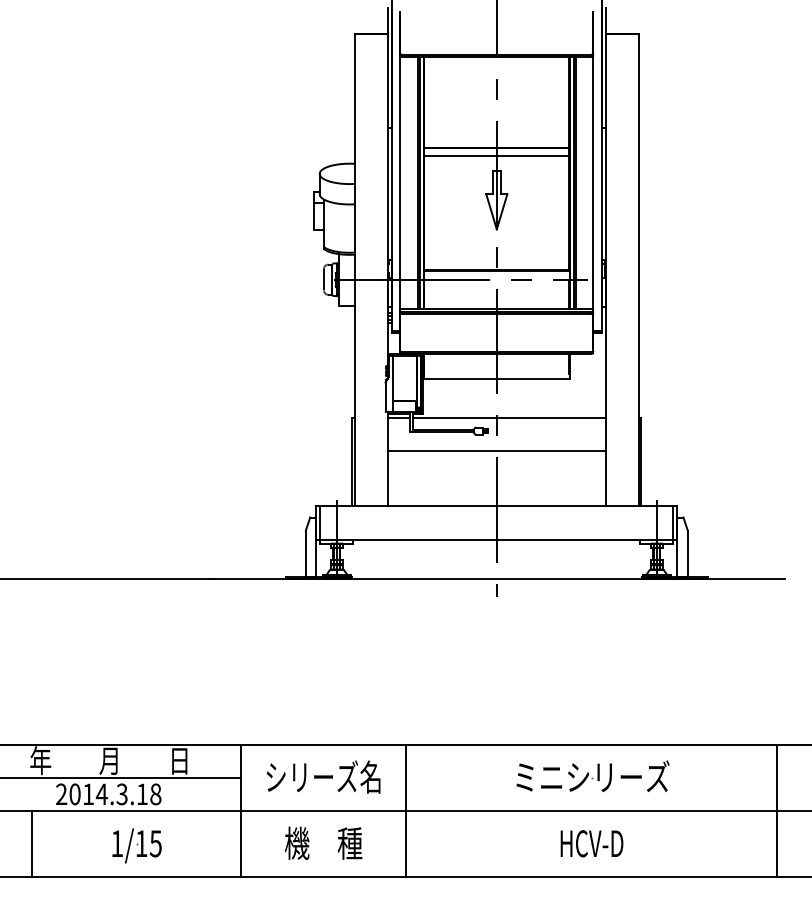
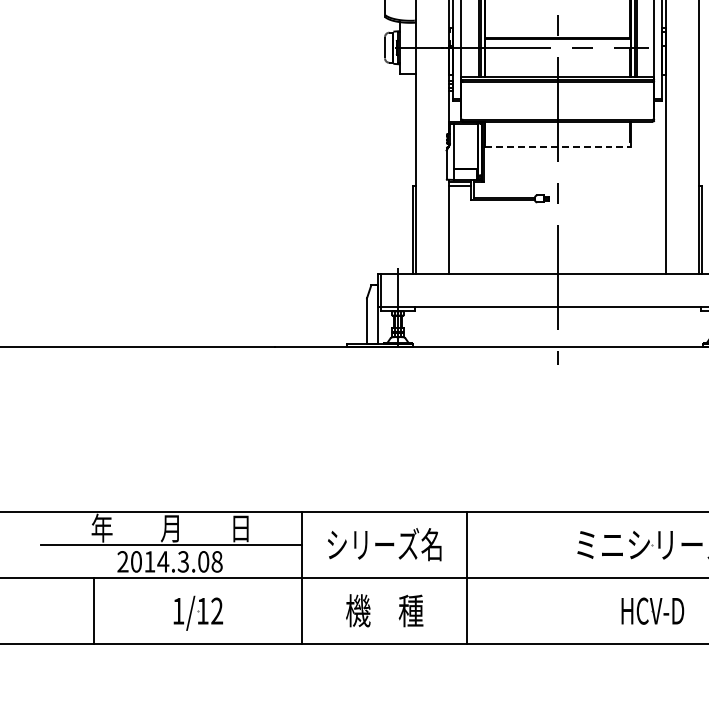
line: (497, 379) -> (558, 147), solid -> dashed
line: (508, 418) -> (569, 186), removed
line: (496, 451) -> (557, 219), removed
text: (142, 794) -> (203, 561), 2014.3.18 -> 2014.3.08
text: (155, 843) -> (216, 610), 1/15 -> 1/12

